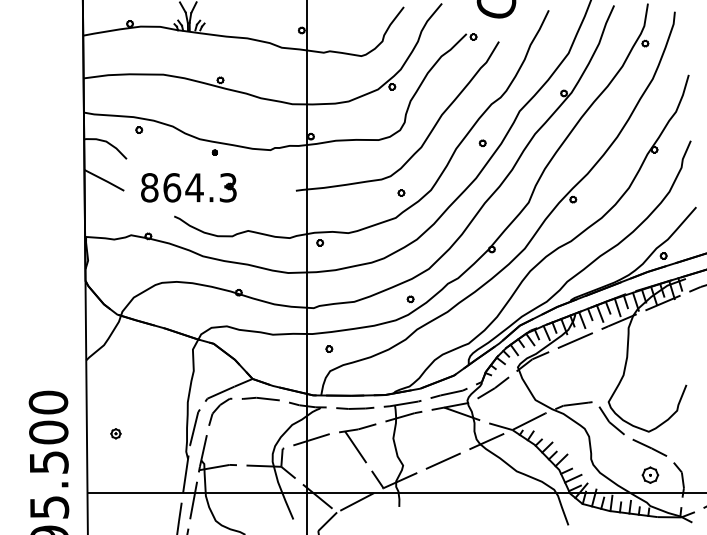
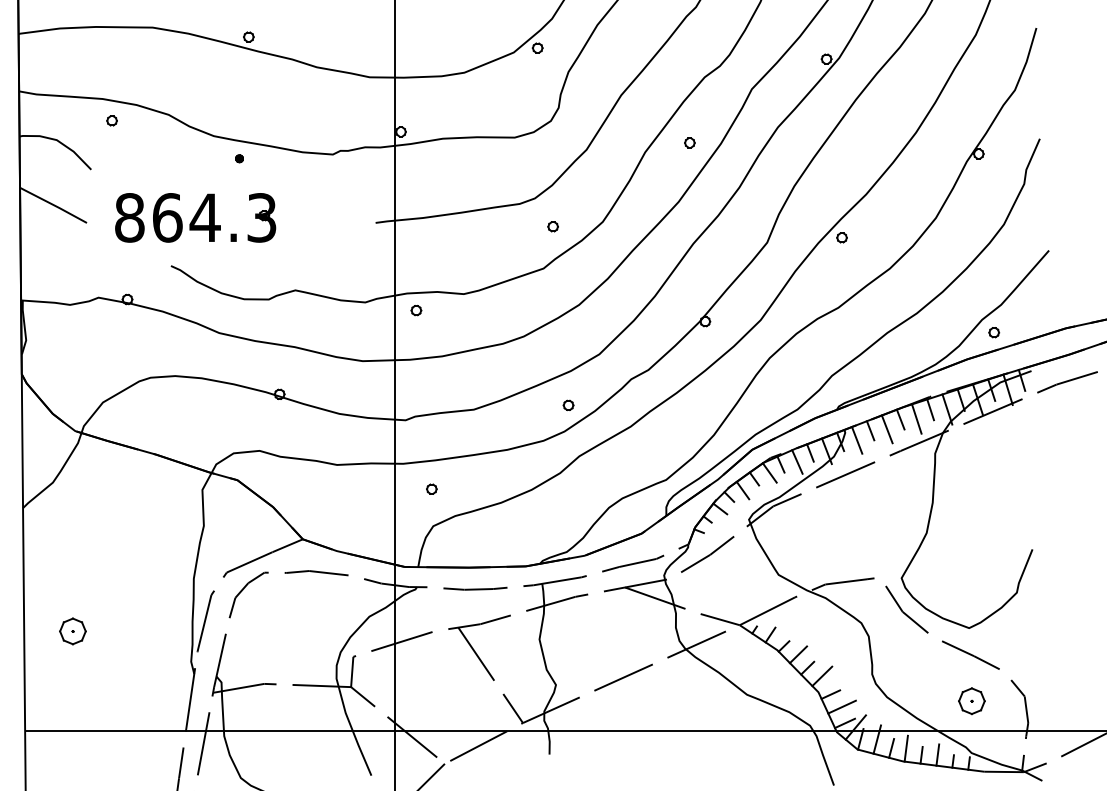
part: (115, 433) -> (72, 631), size x1.67

